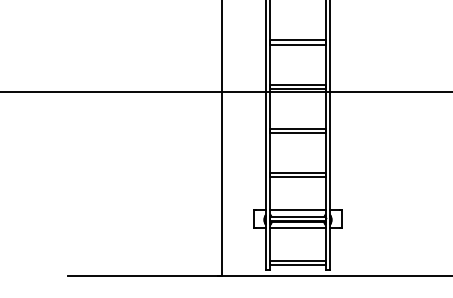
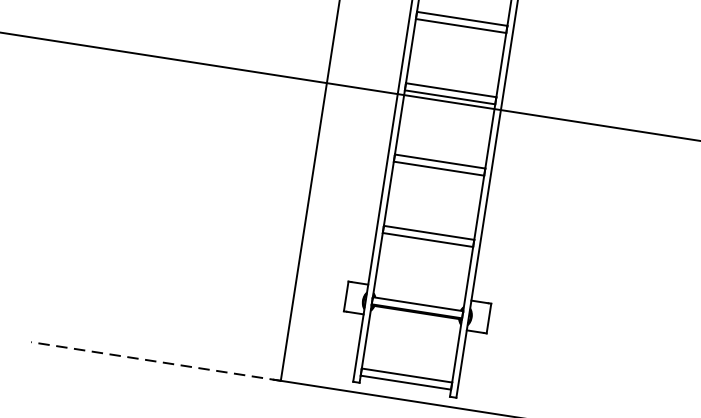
line: (297, 209) -> (419, 292), removed
line: (297, 228) -> (414, 322), removed
line: (144, 276) -> (155, 362), solid -> dashed

